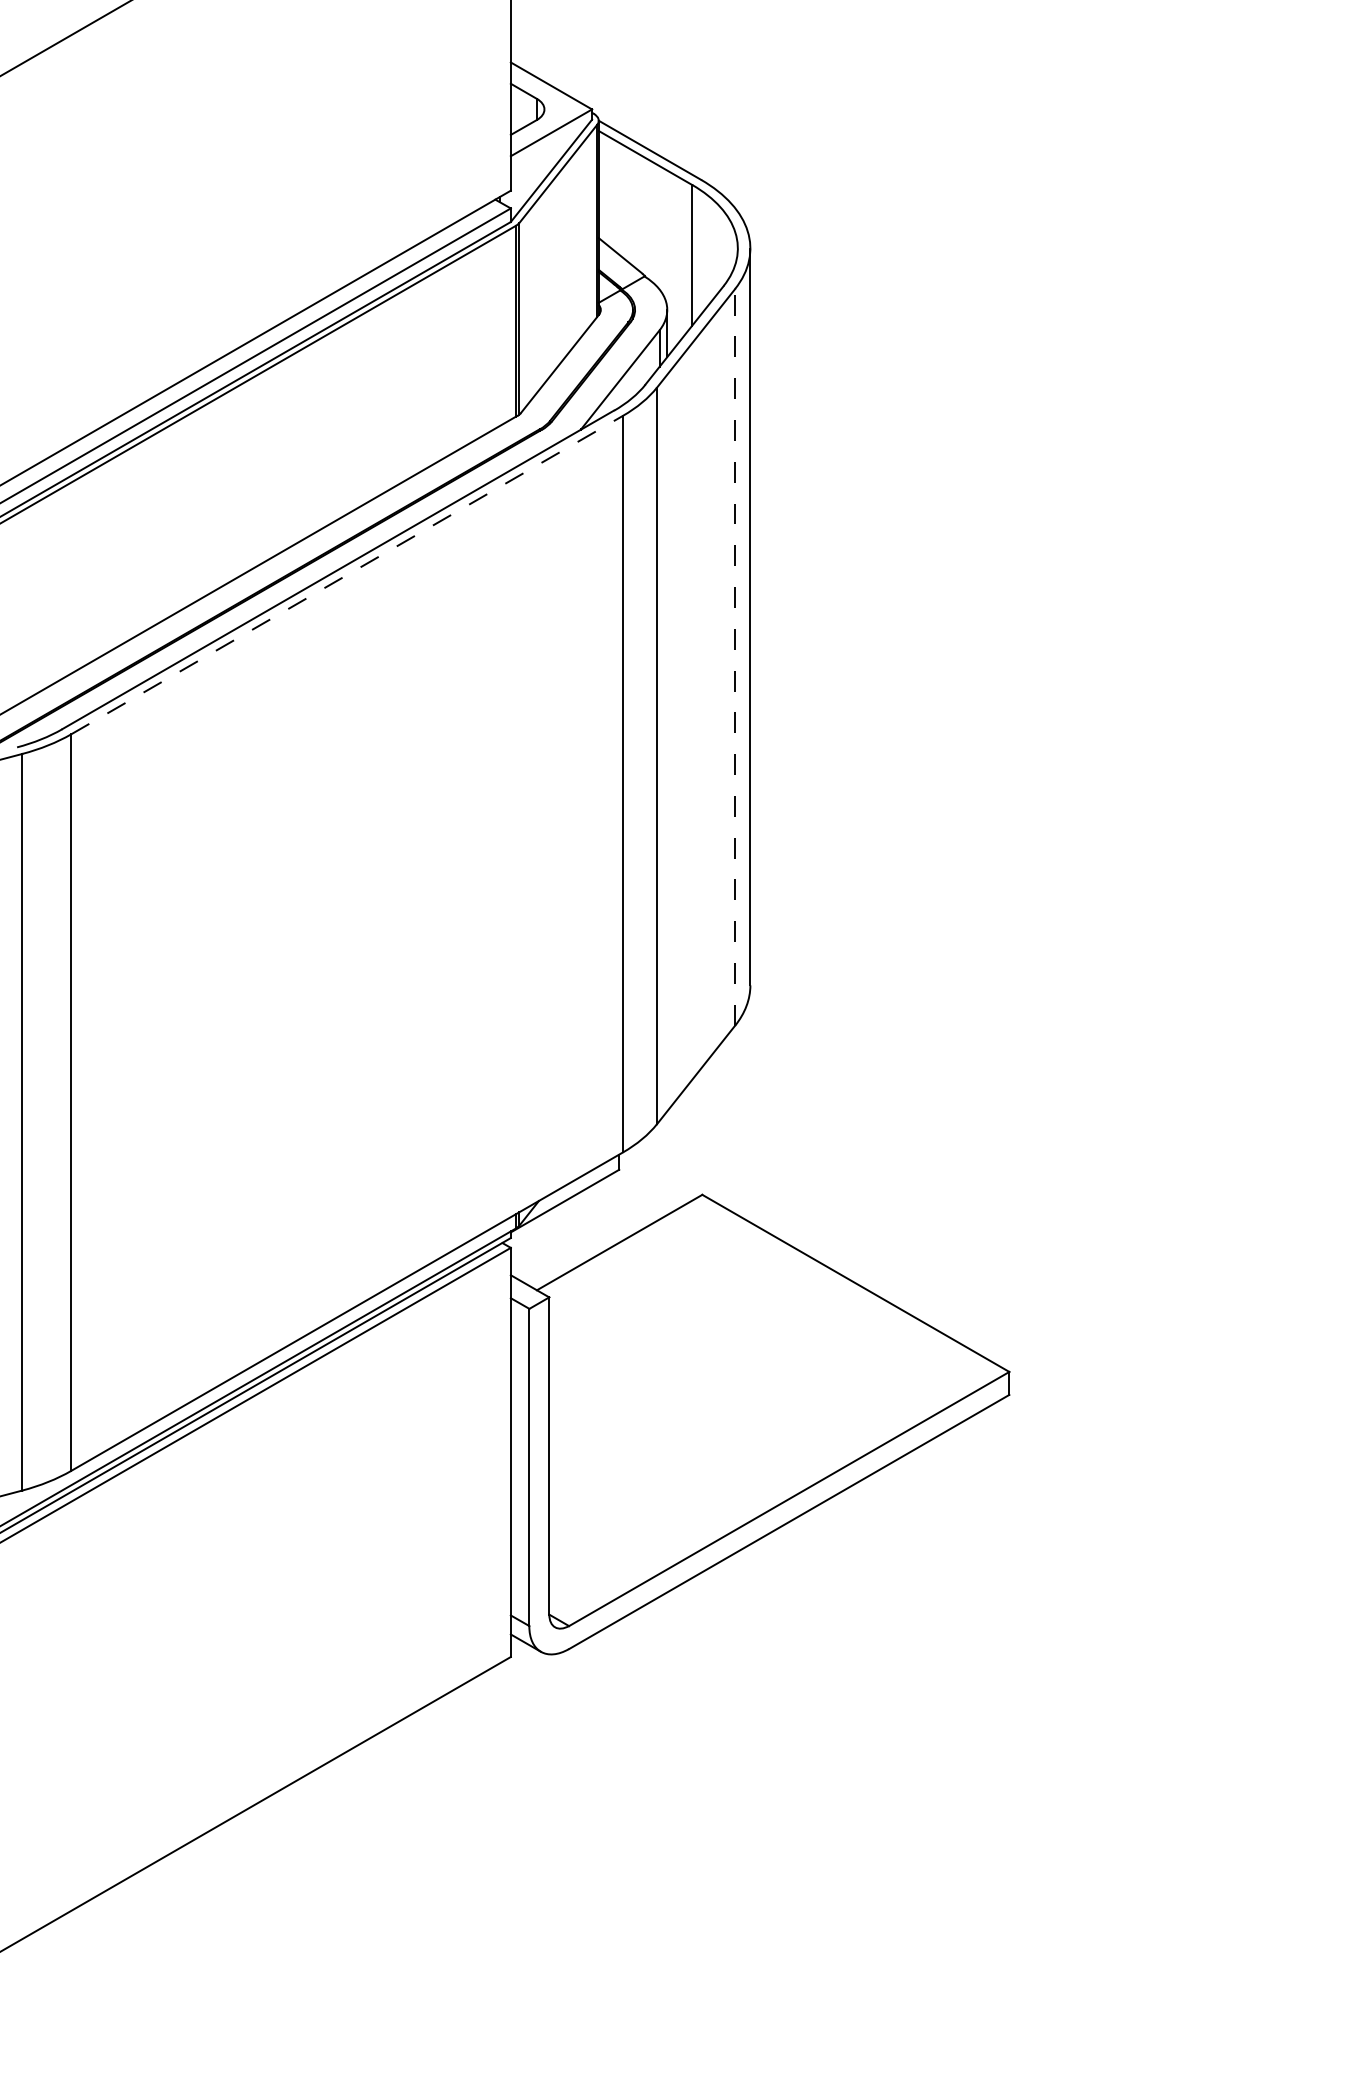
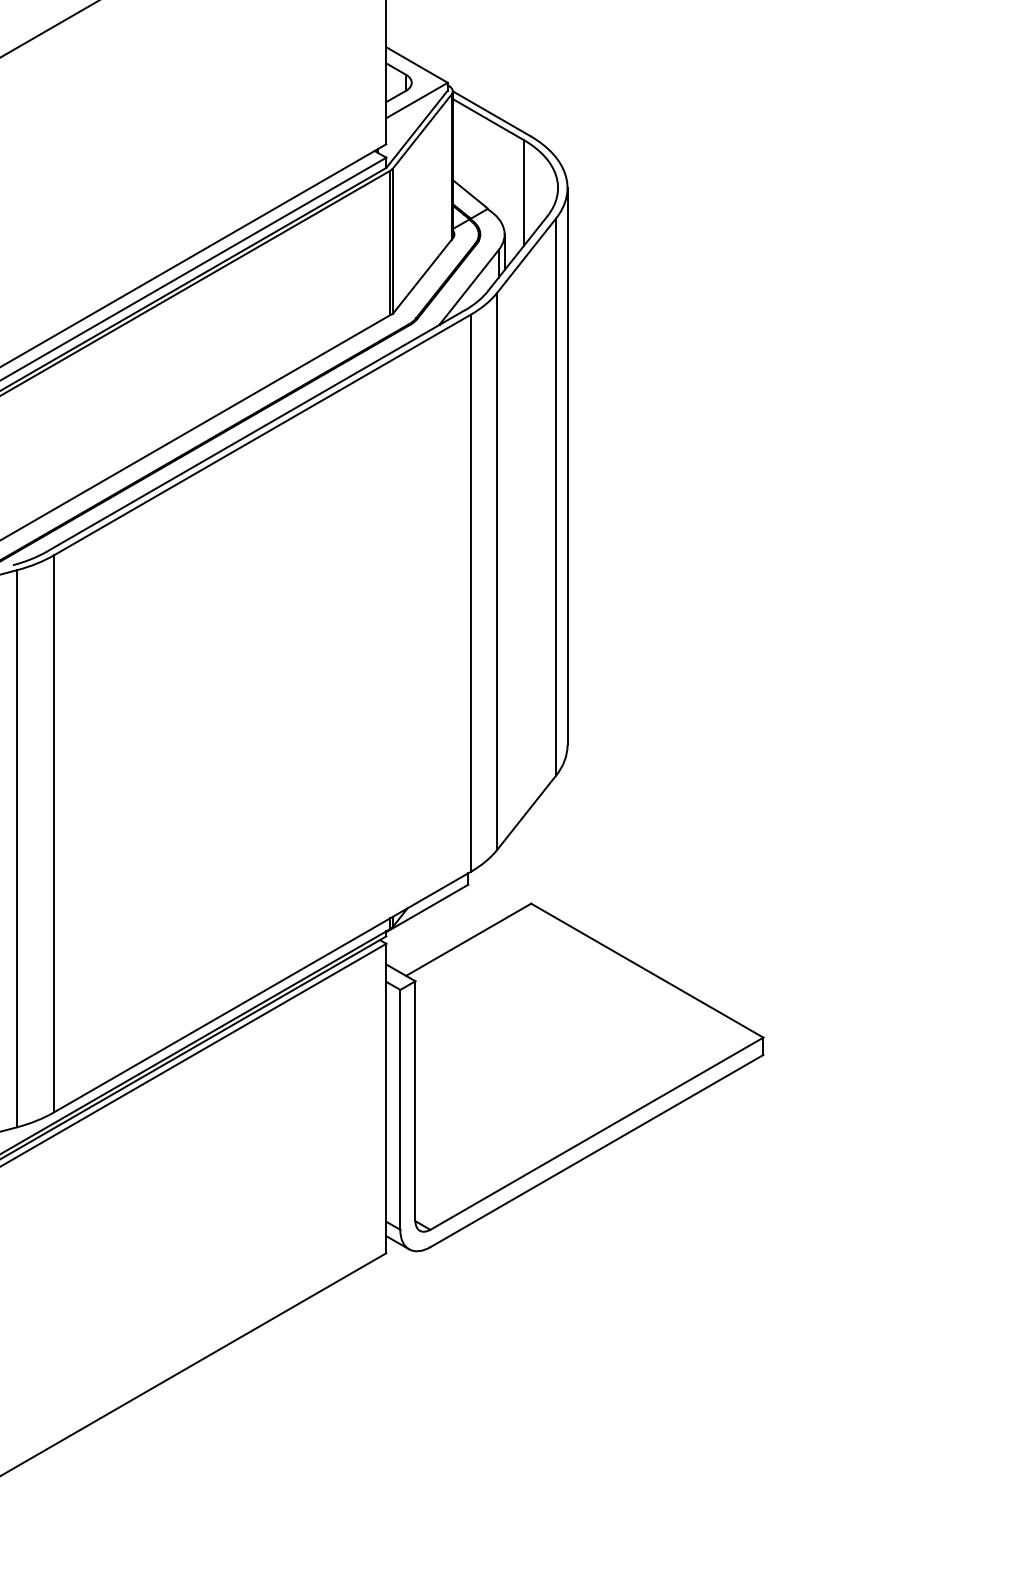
line: (347, 575) -> (262, 435), dashed -> solid
line: (735, 656) -> (556, 496), dashed -> solid

